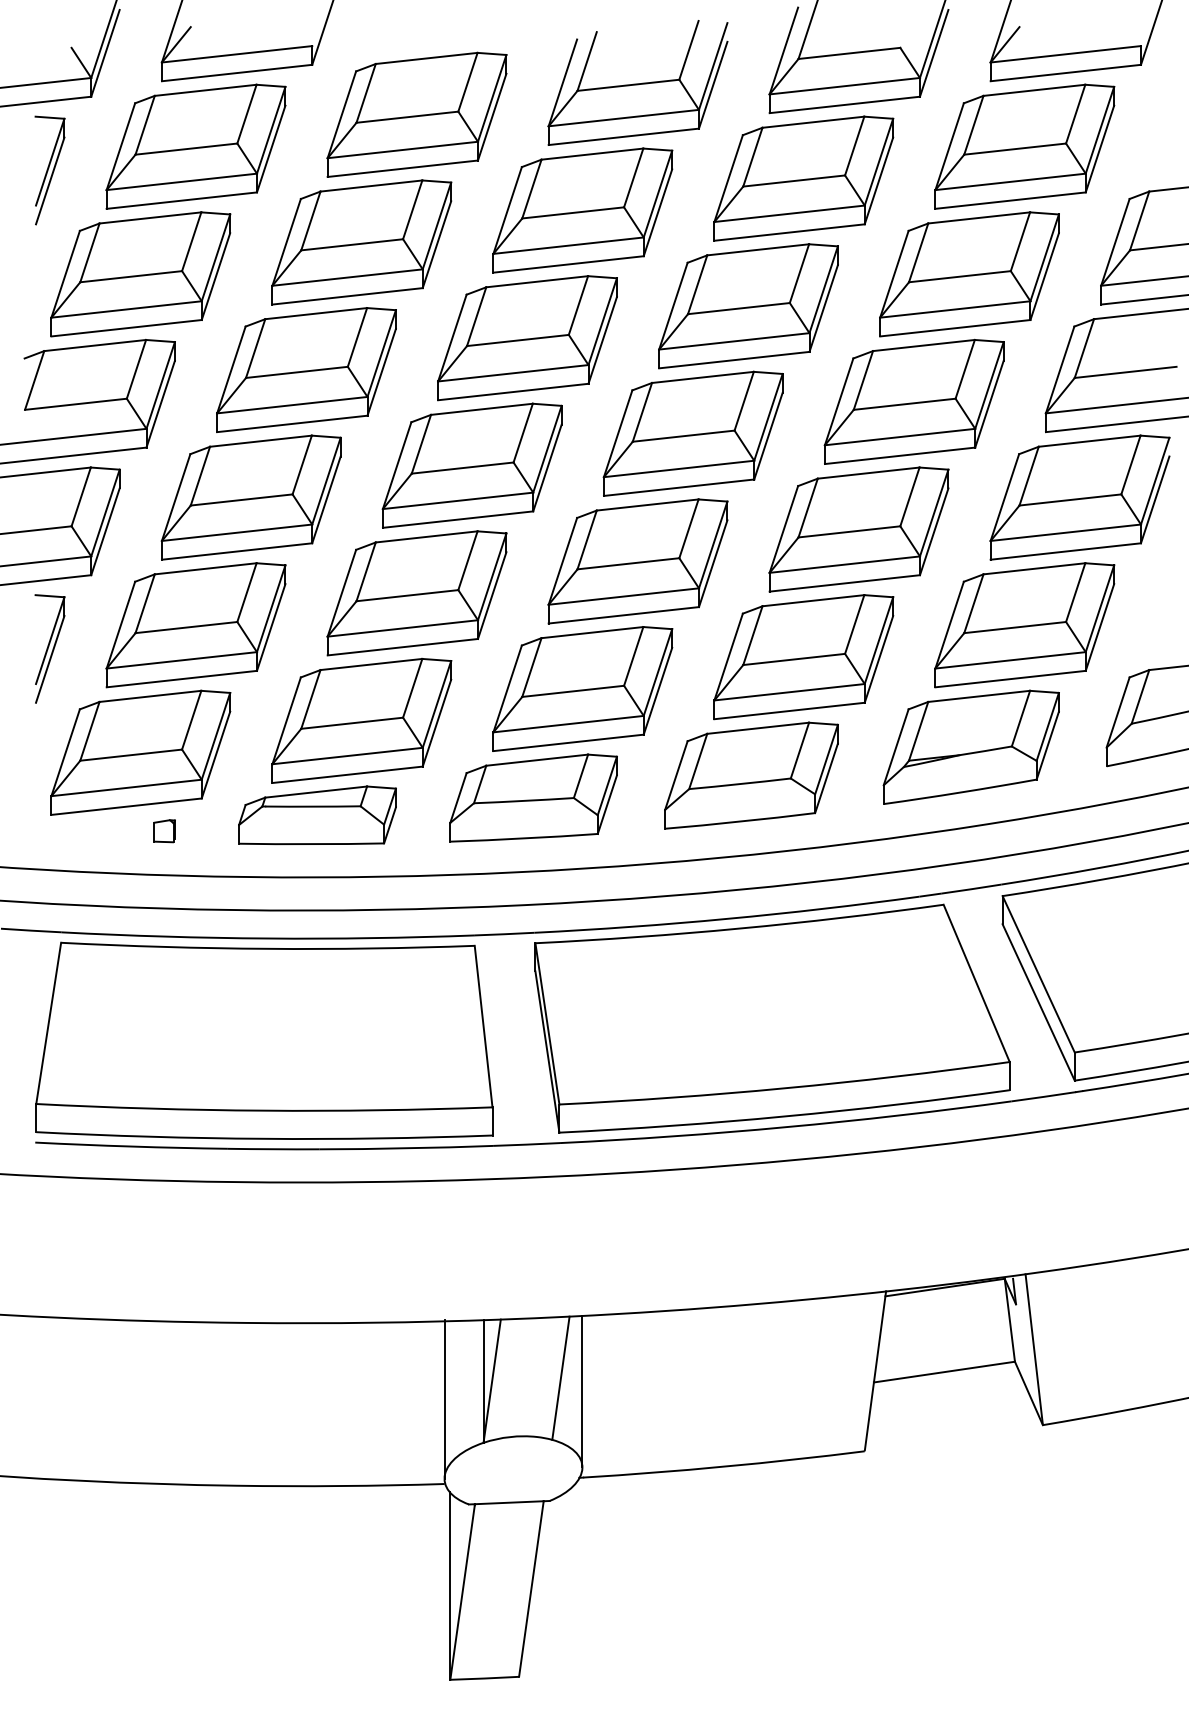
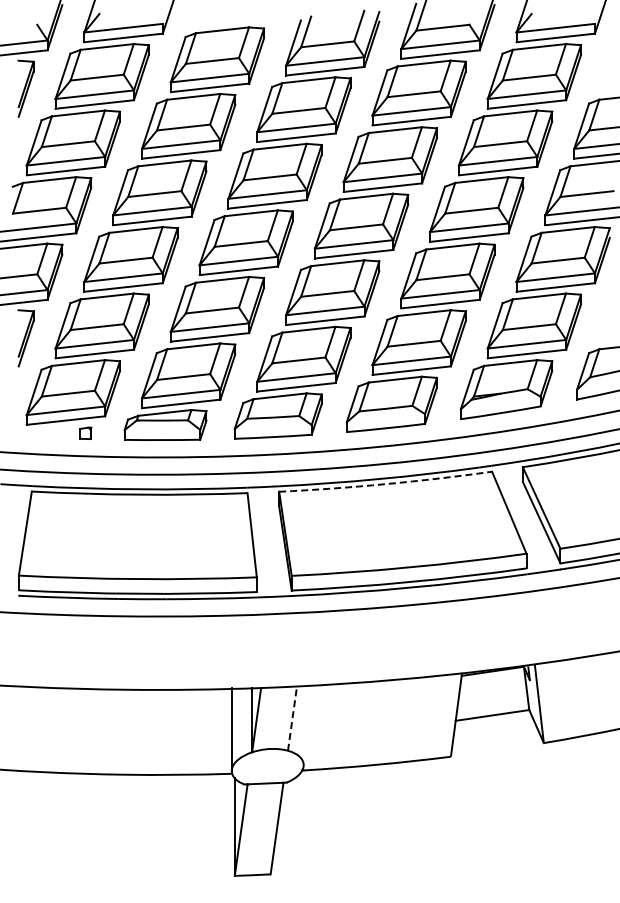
arc: (739, 929) -> (385, 484), solid -> dashed
line: (560, 1377) -> (292, 718), solid -> dashed
line: (582, 1391) -> (303, 725), removed

